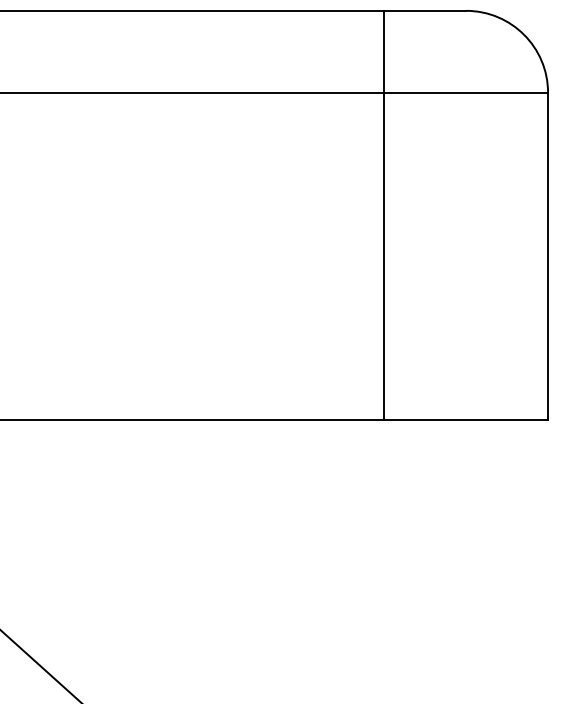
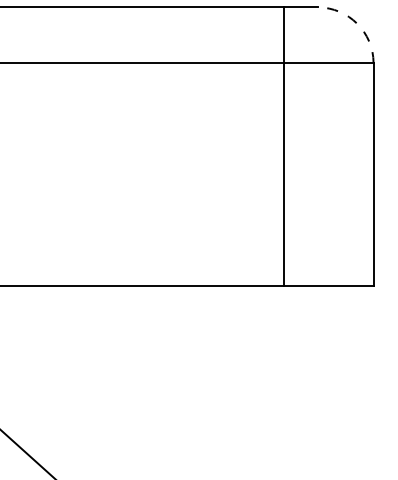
arc: (524, 34) -> (357, 23), solid -> dashed
line: (385, 214) -> (284, 146), moved

